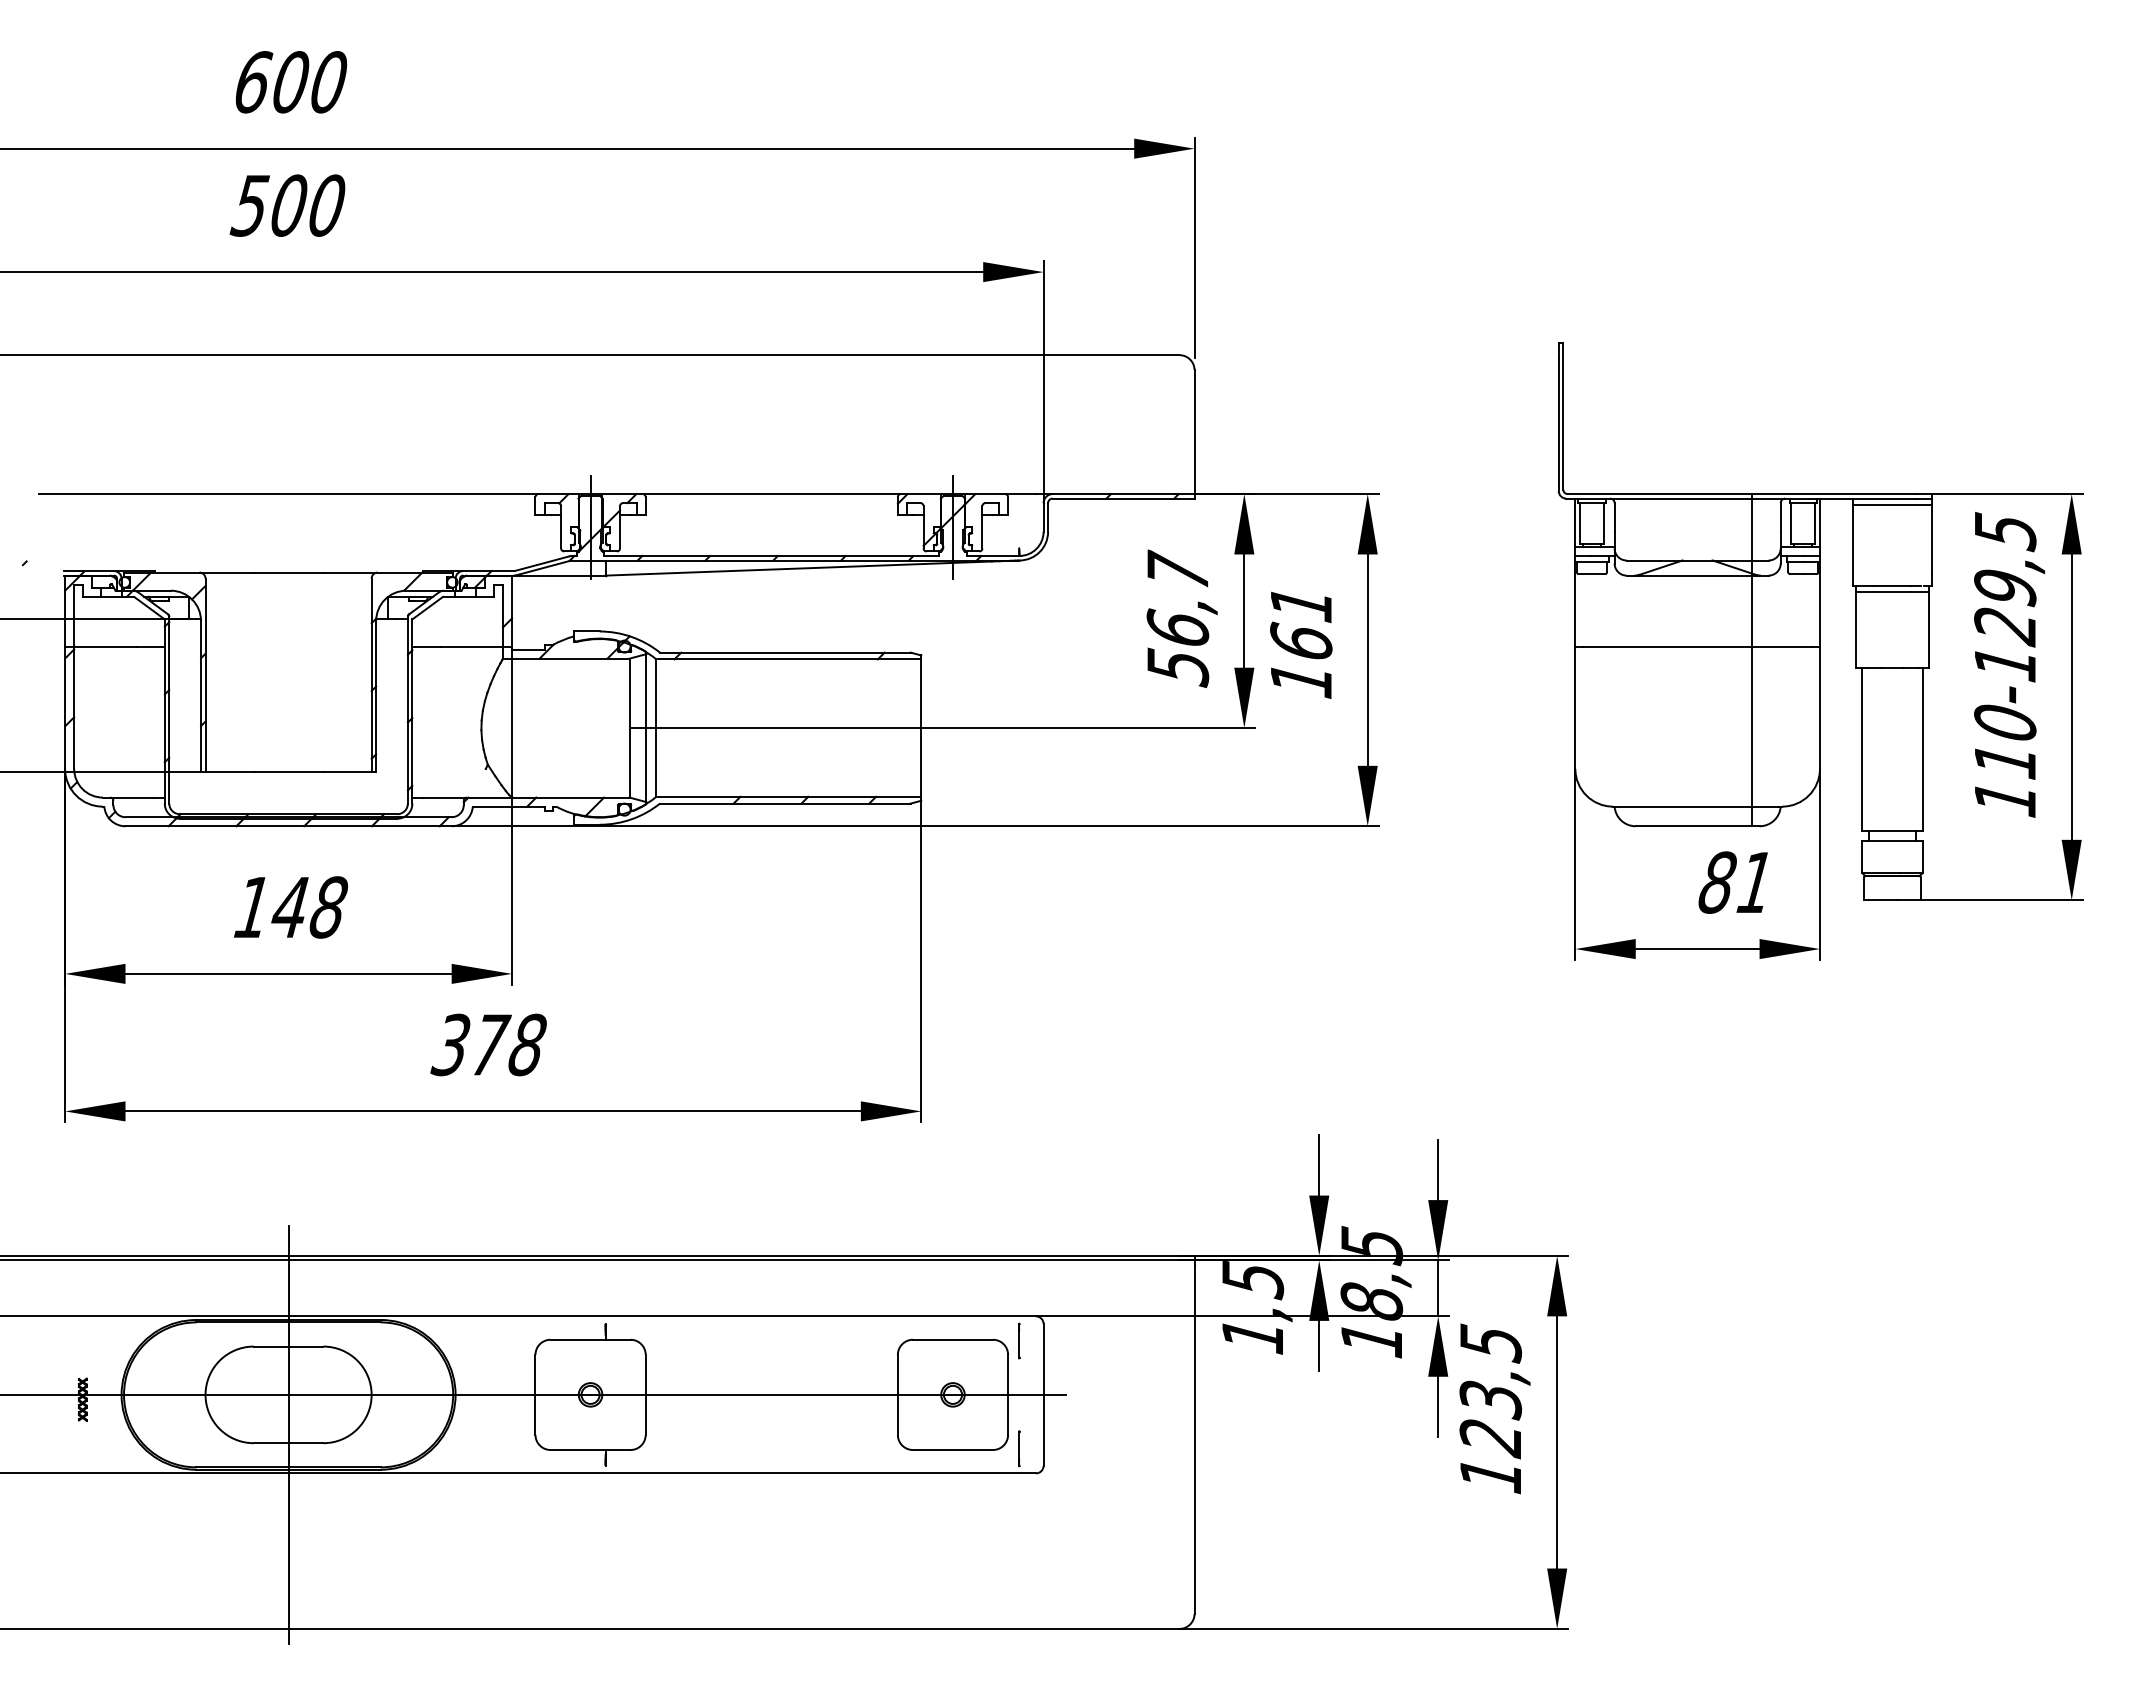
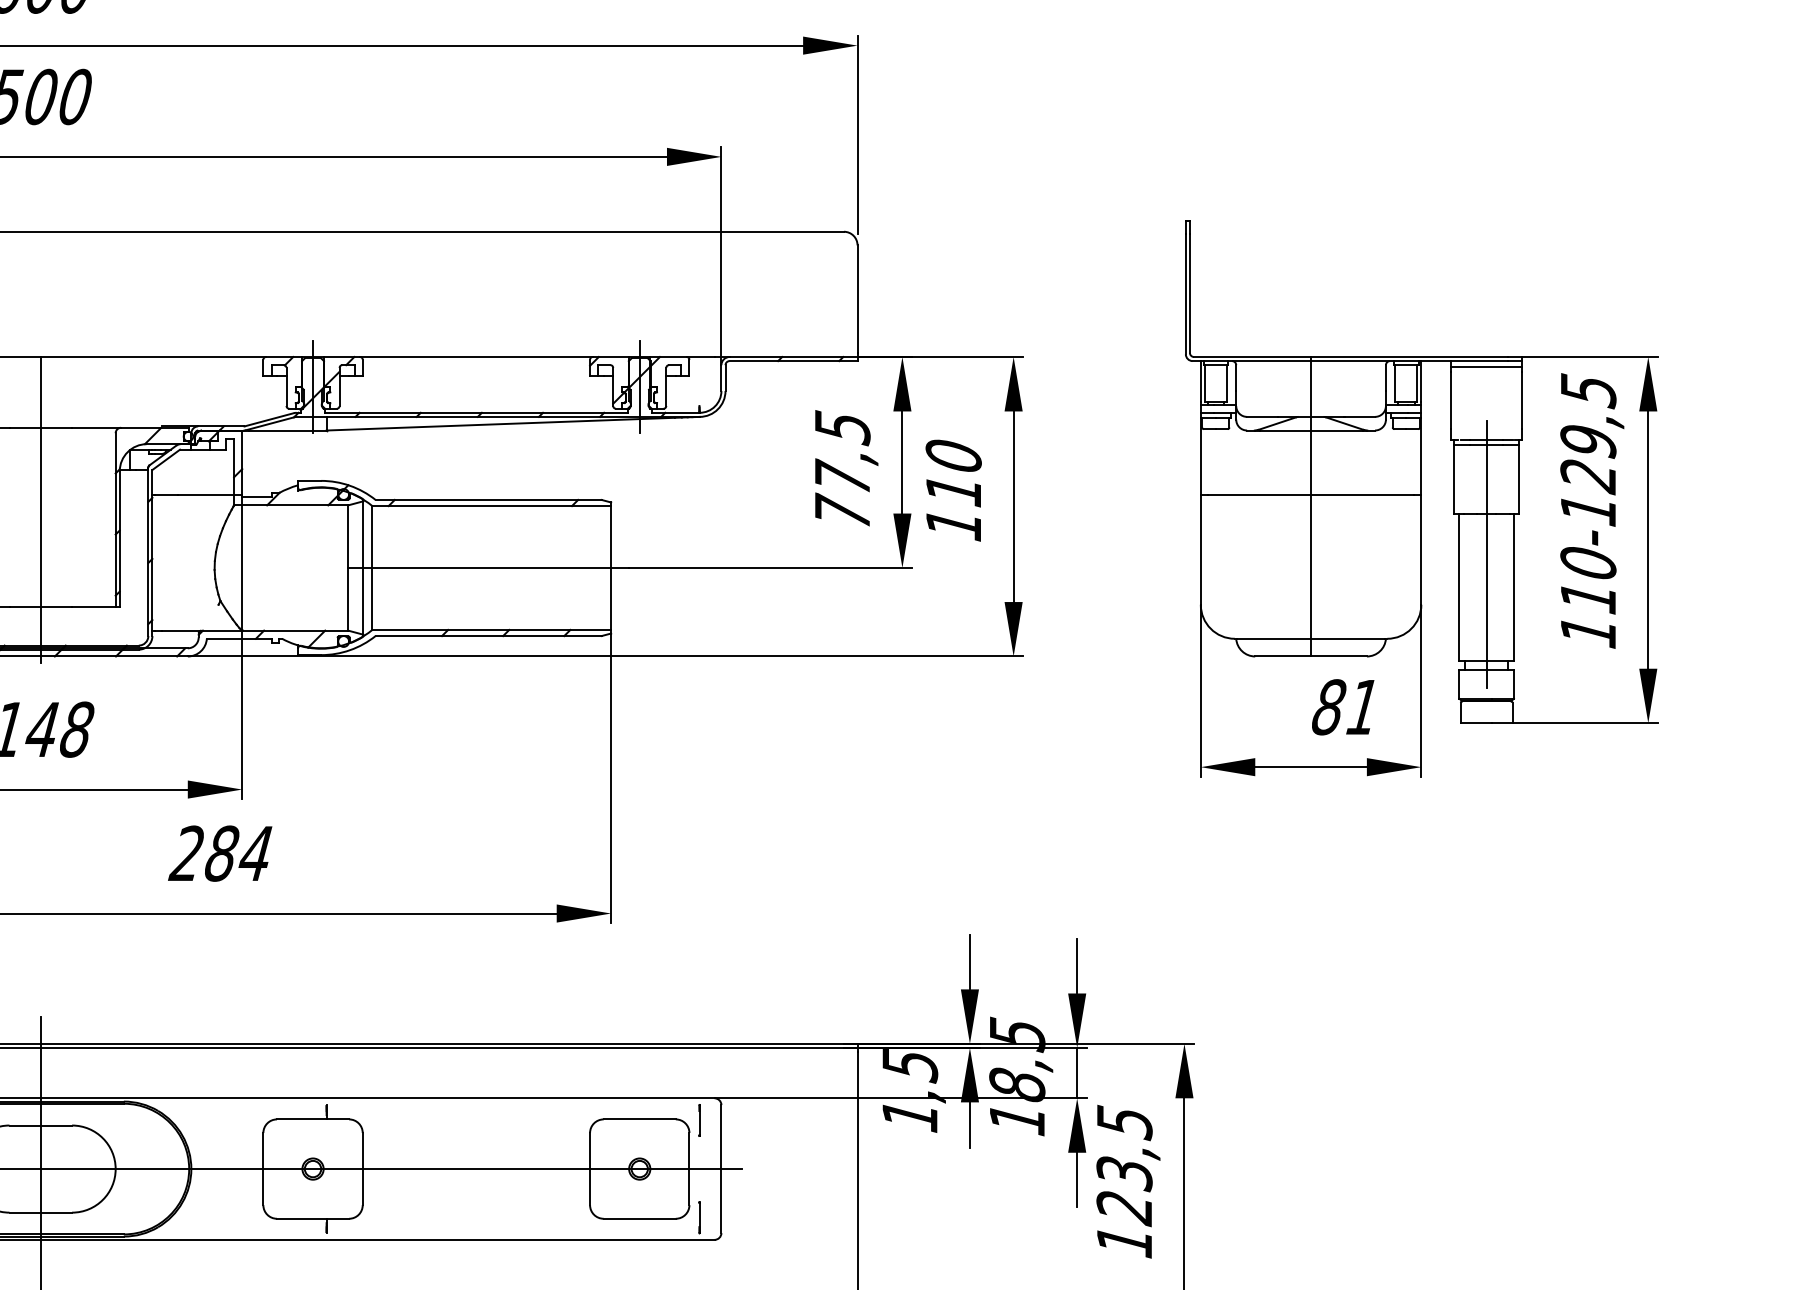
text: (1177, 618) -> (842, 469), 56,7 -> 77,5
text: (1301, 623) -> (953, 473), 161 -> 110
line: (1751, 660) -> (1310, 507), moved
line: (288, 663) -> (40, 509), added
line: (1892, 713) -> (1486, 554), added
text: (487, 1044) -> (220, 853), 378 -> 284

